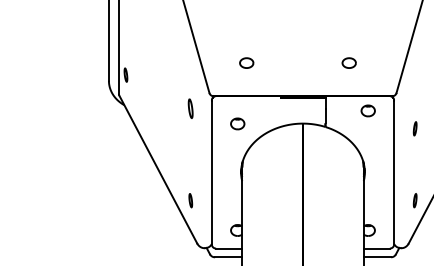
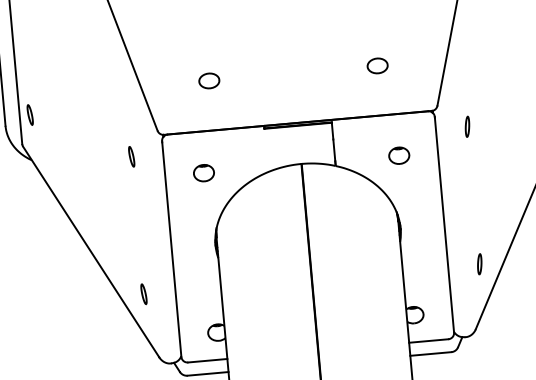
part: (348, 62) -> (376, 65), moved
part: (190, 108) -> (131, 156), size x0.71
part: (367, 110) -> (398, 155), moved
part: (414, 128) -> (466, 126), moved

